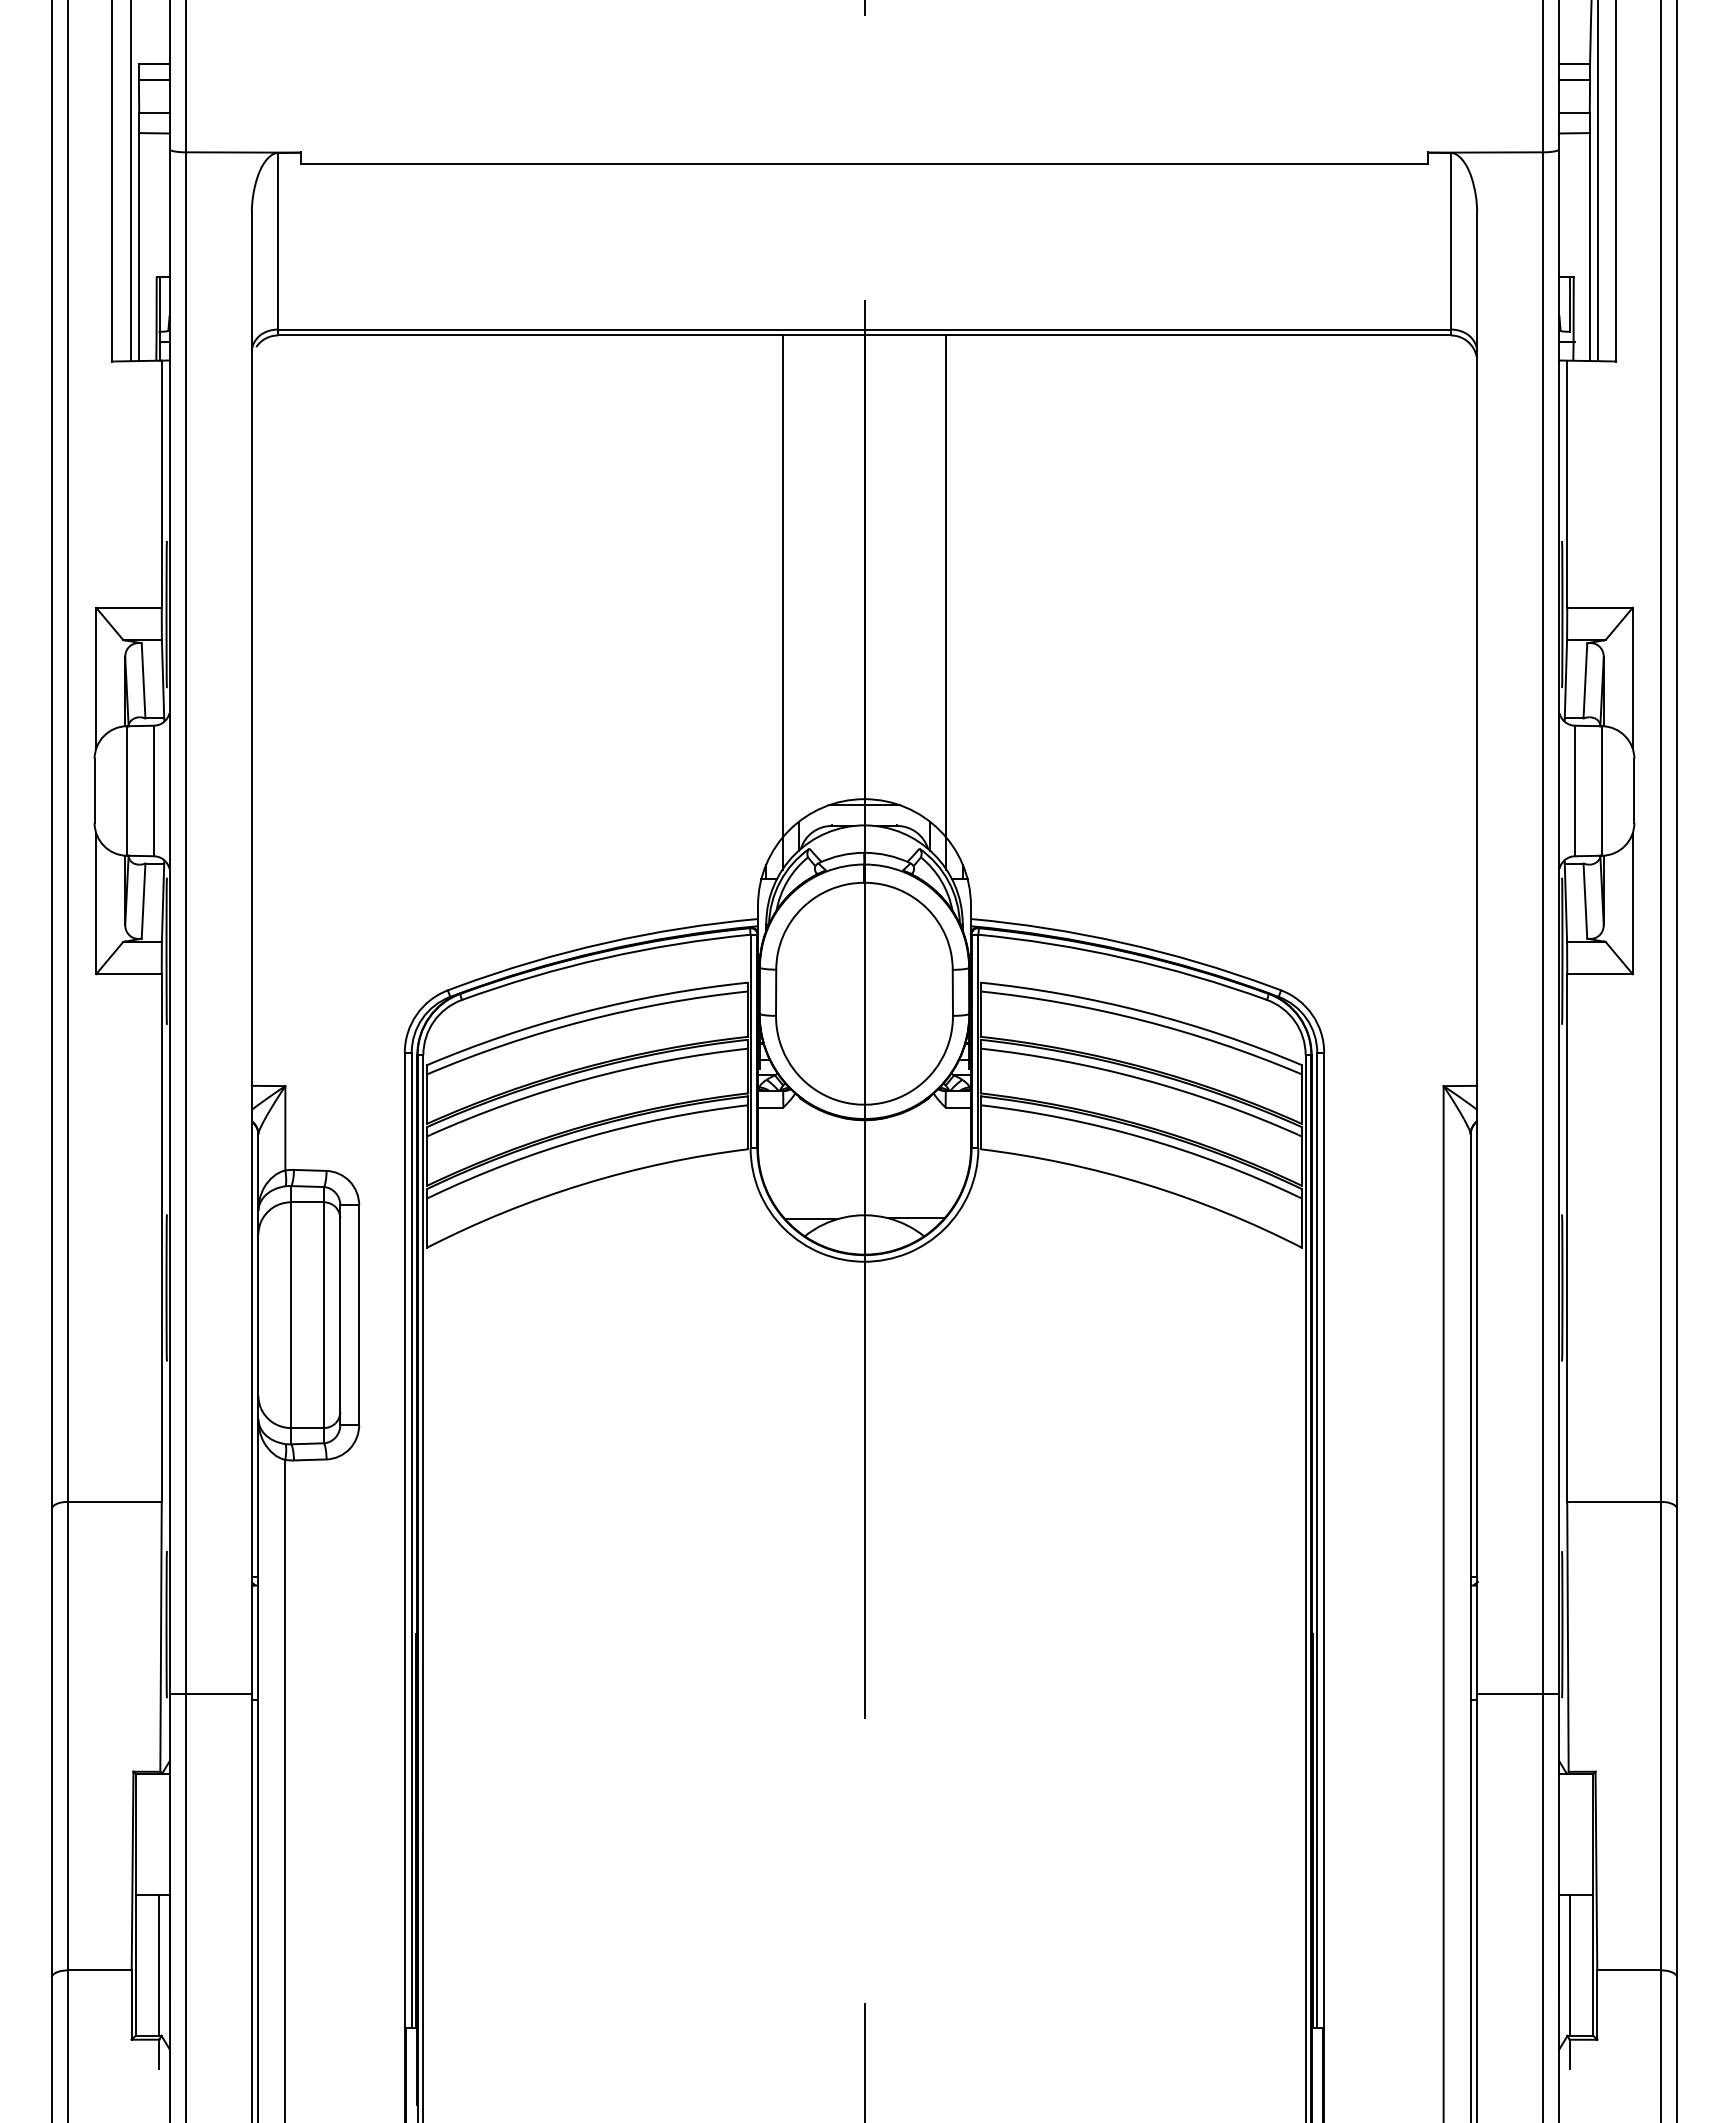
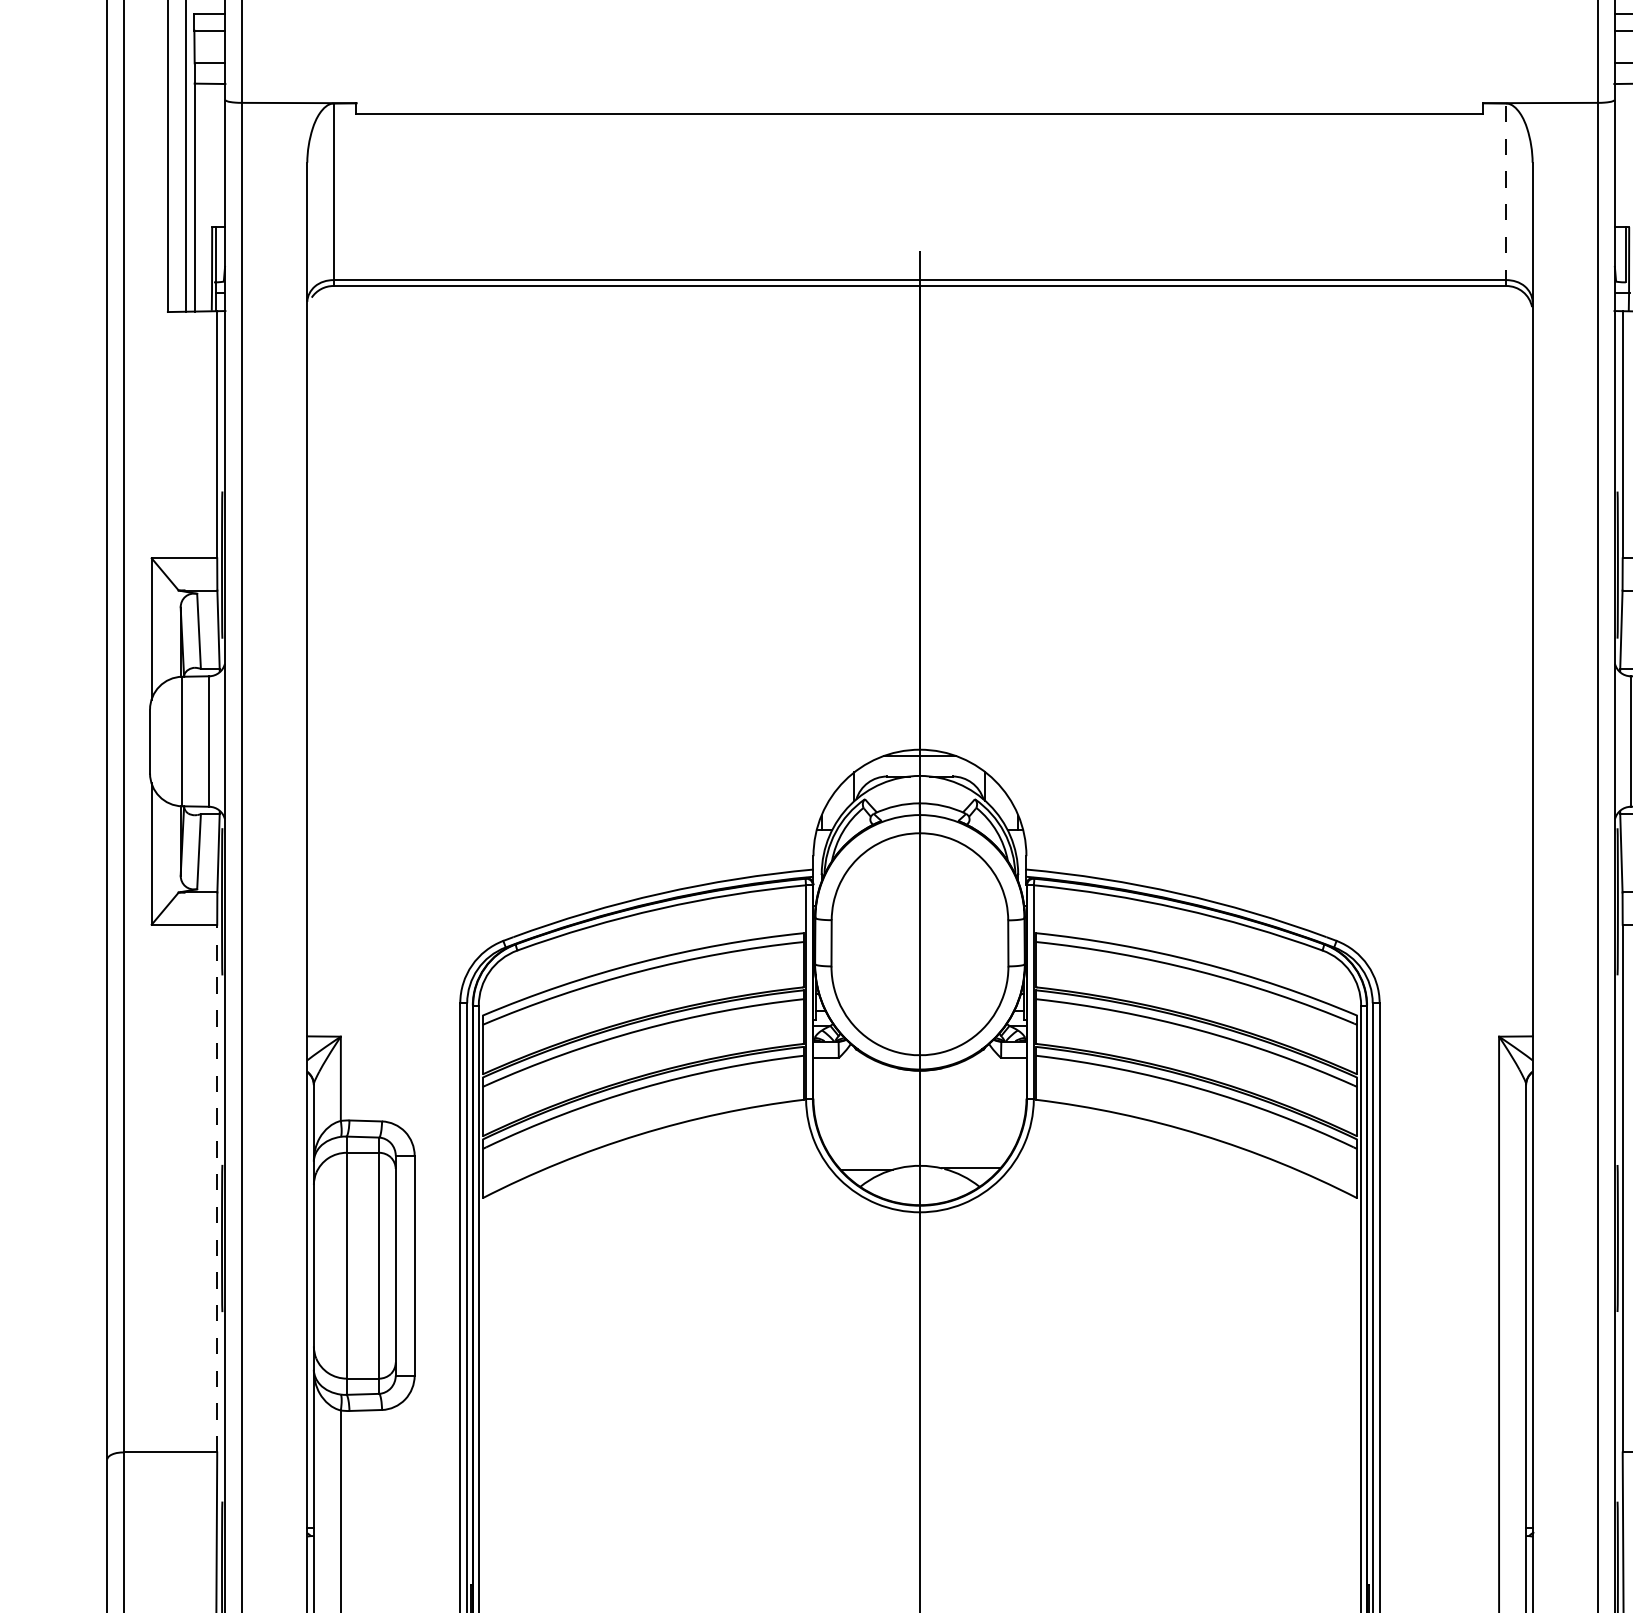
line: (1450, 243) -> (1505, 194), solid -> dashed
line: (782, 602) -> (837, 553), removed
line: (946, 602) -> (1001, 553), removed
line: (161, 1238) -> (216, 1189), solid -> dashed

